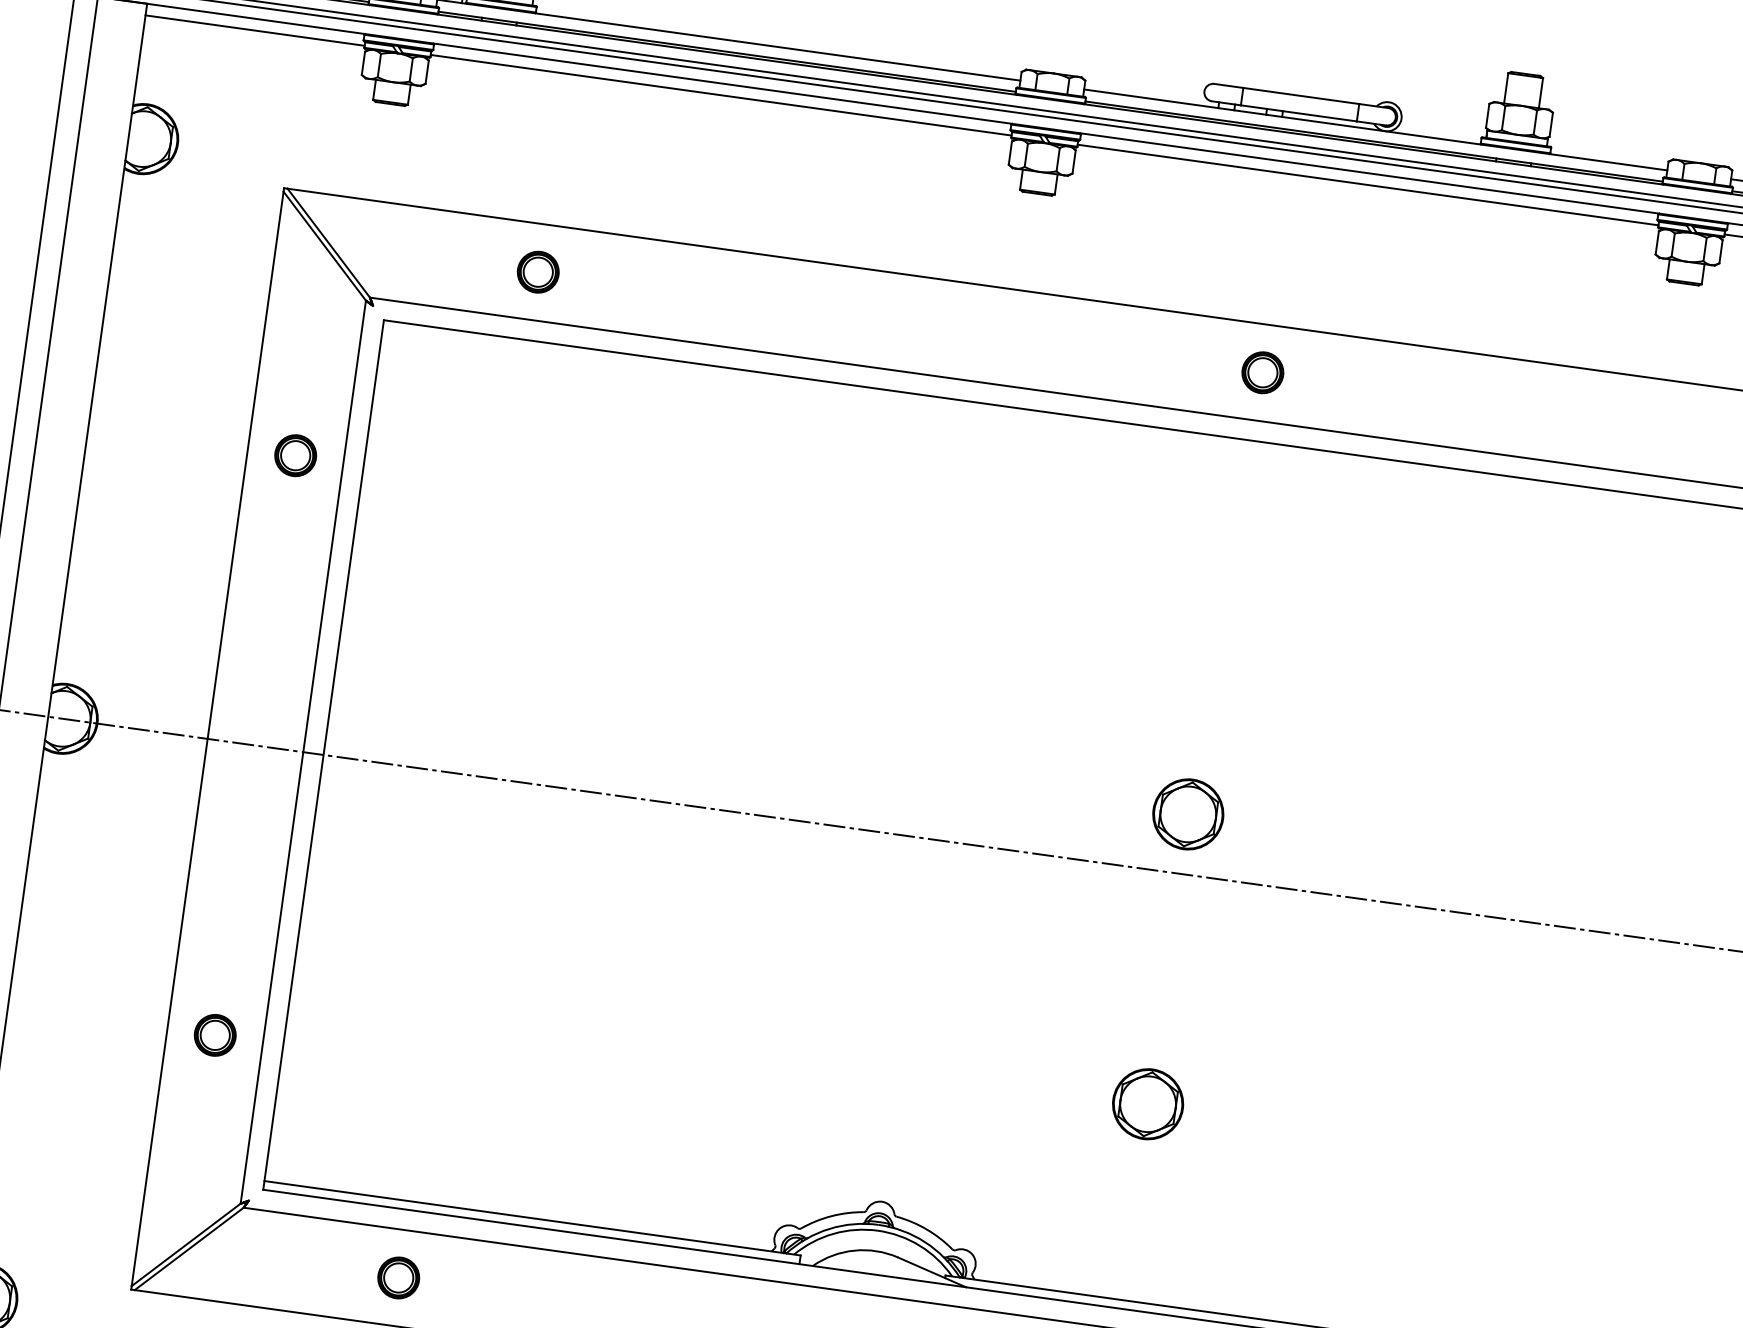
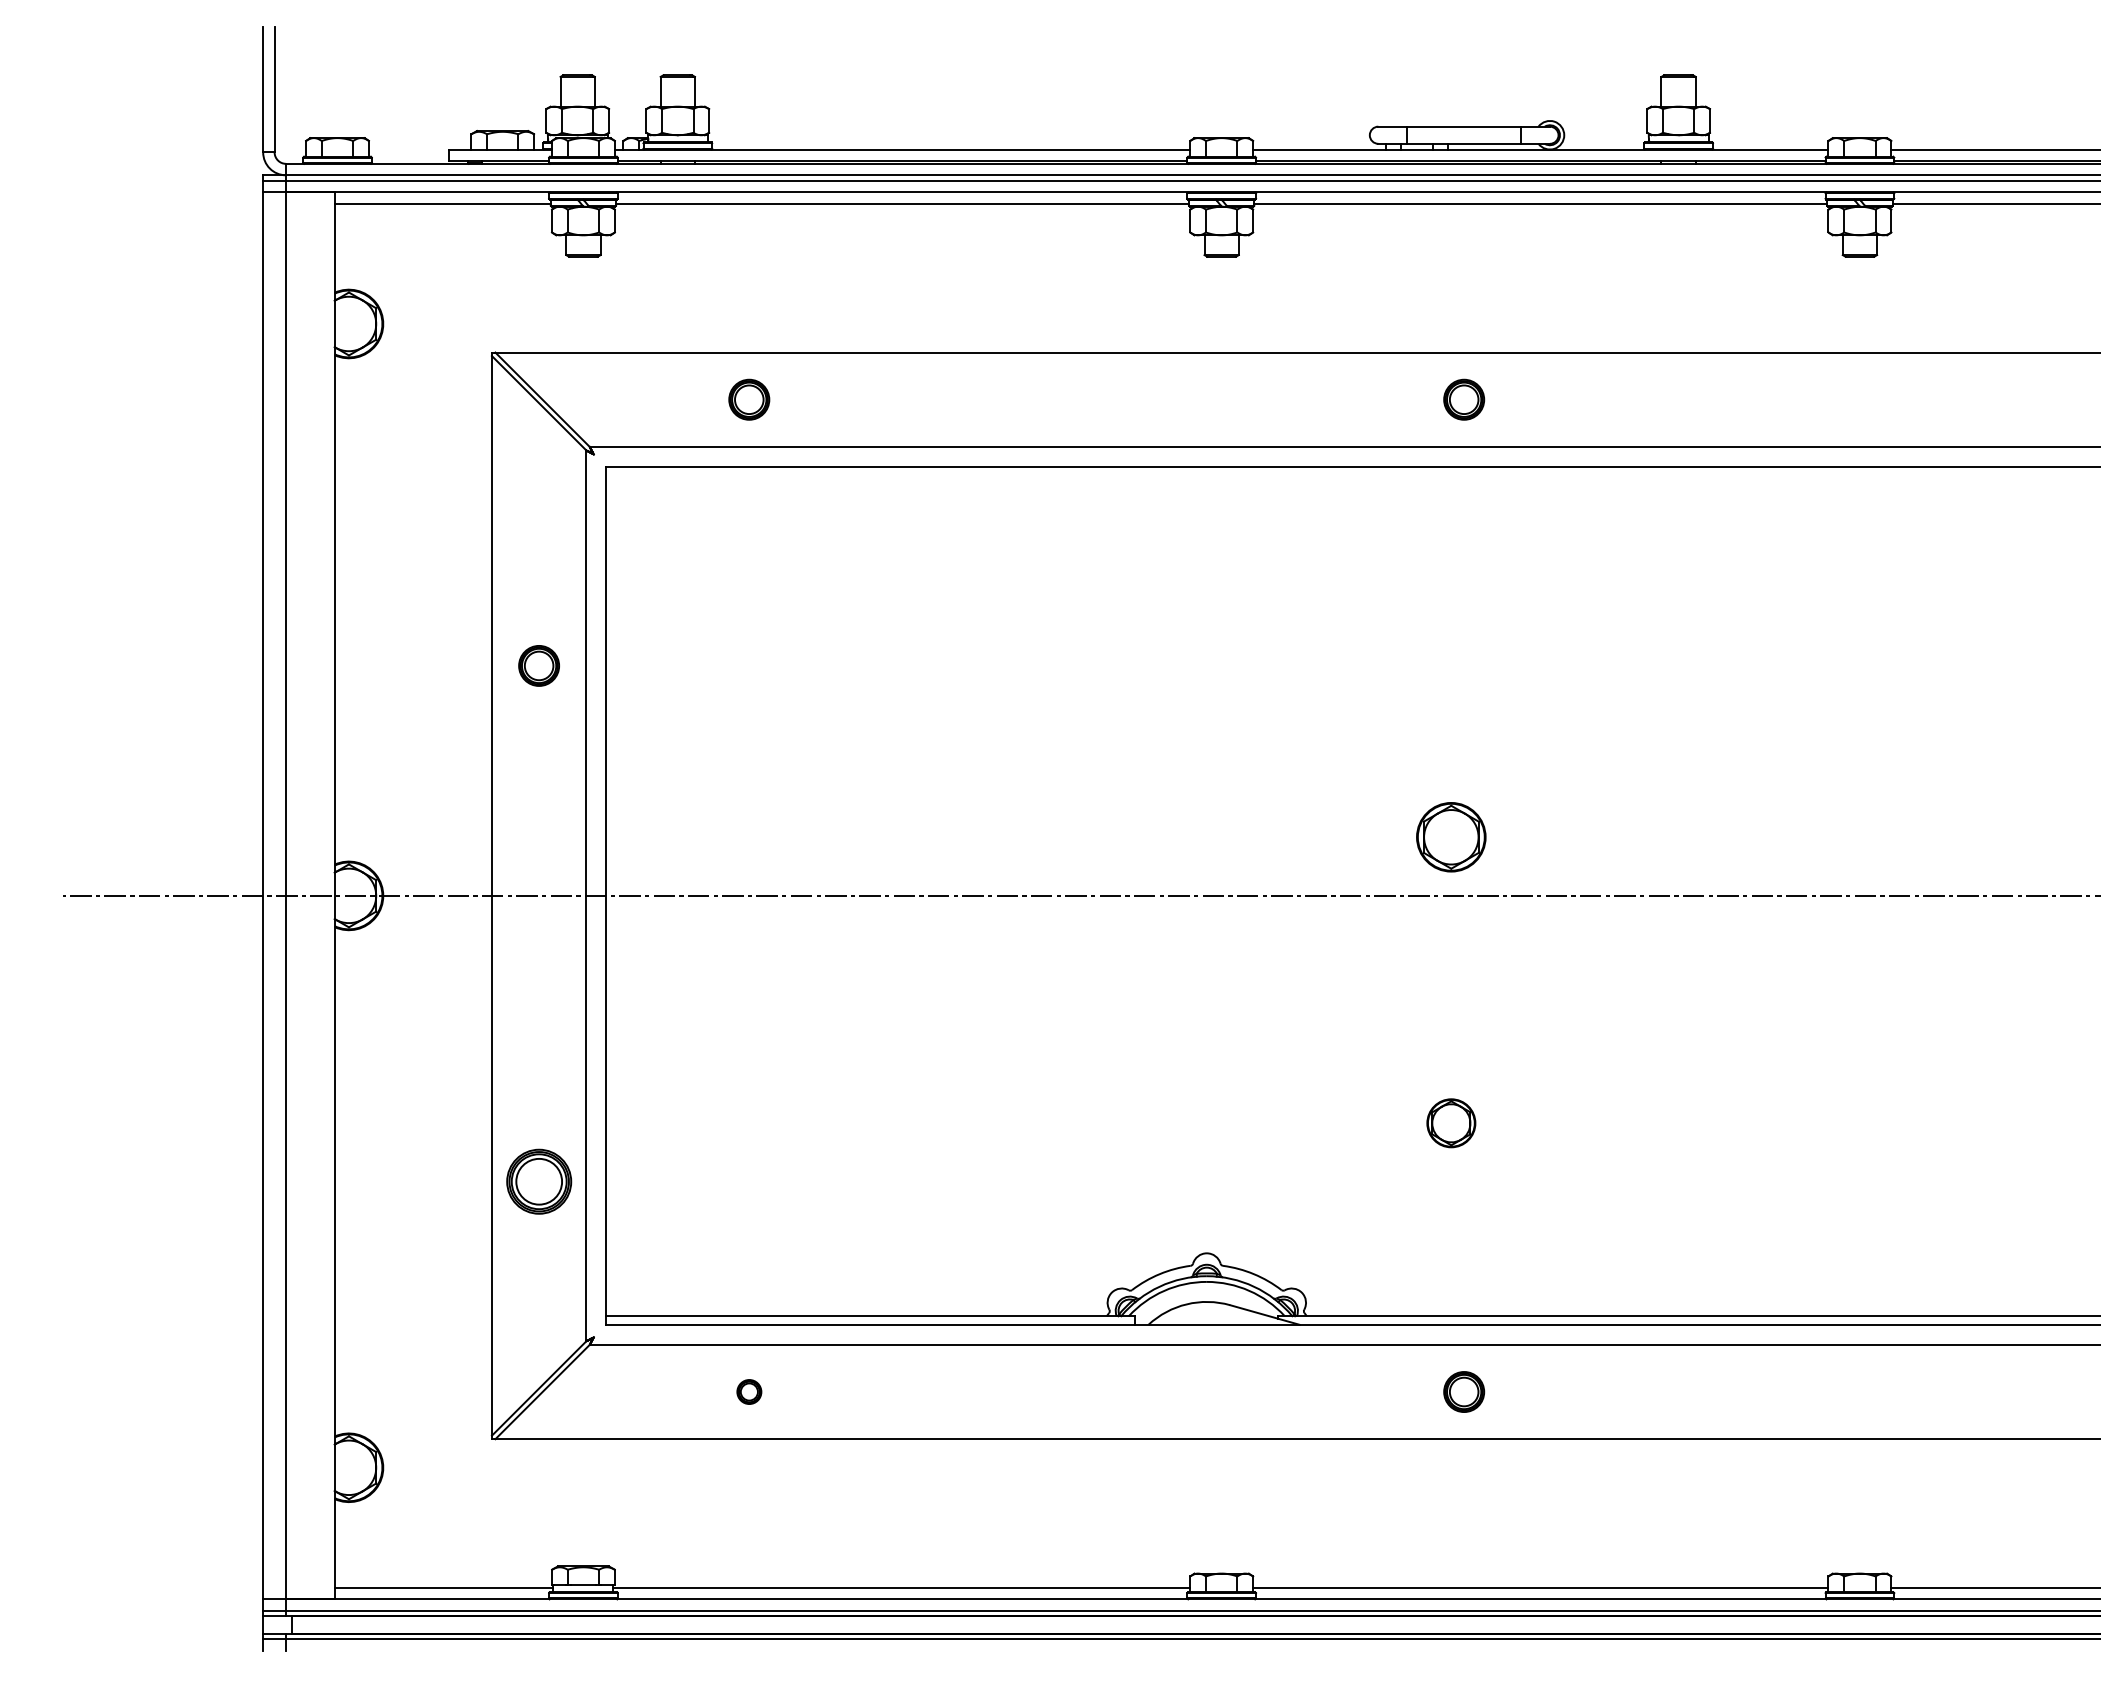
part: (295, 455) -> (538, 665), moved
part: (214, 1034) -> (538, 1181), size x1.6
part: (1148, 1104) -> (1451, 1123), size x0.7
part: (399, 1277) -> (749, 1391), size x0.6

